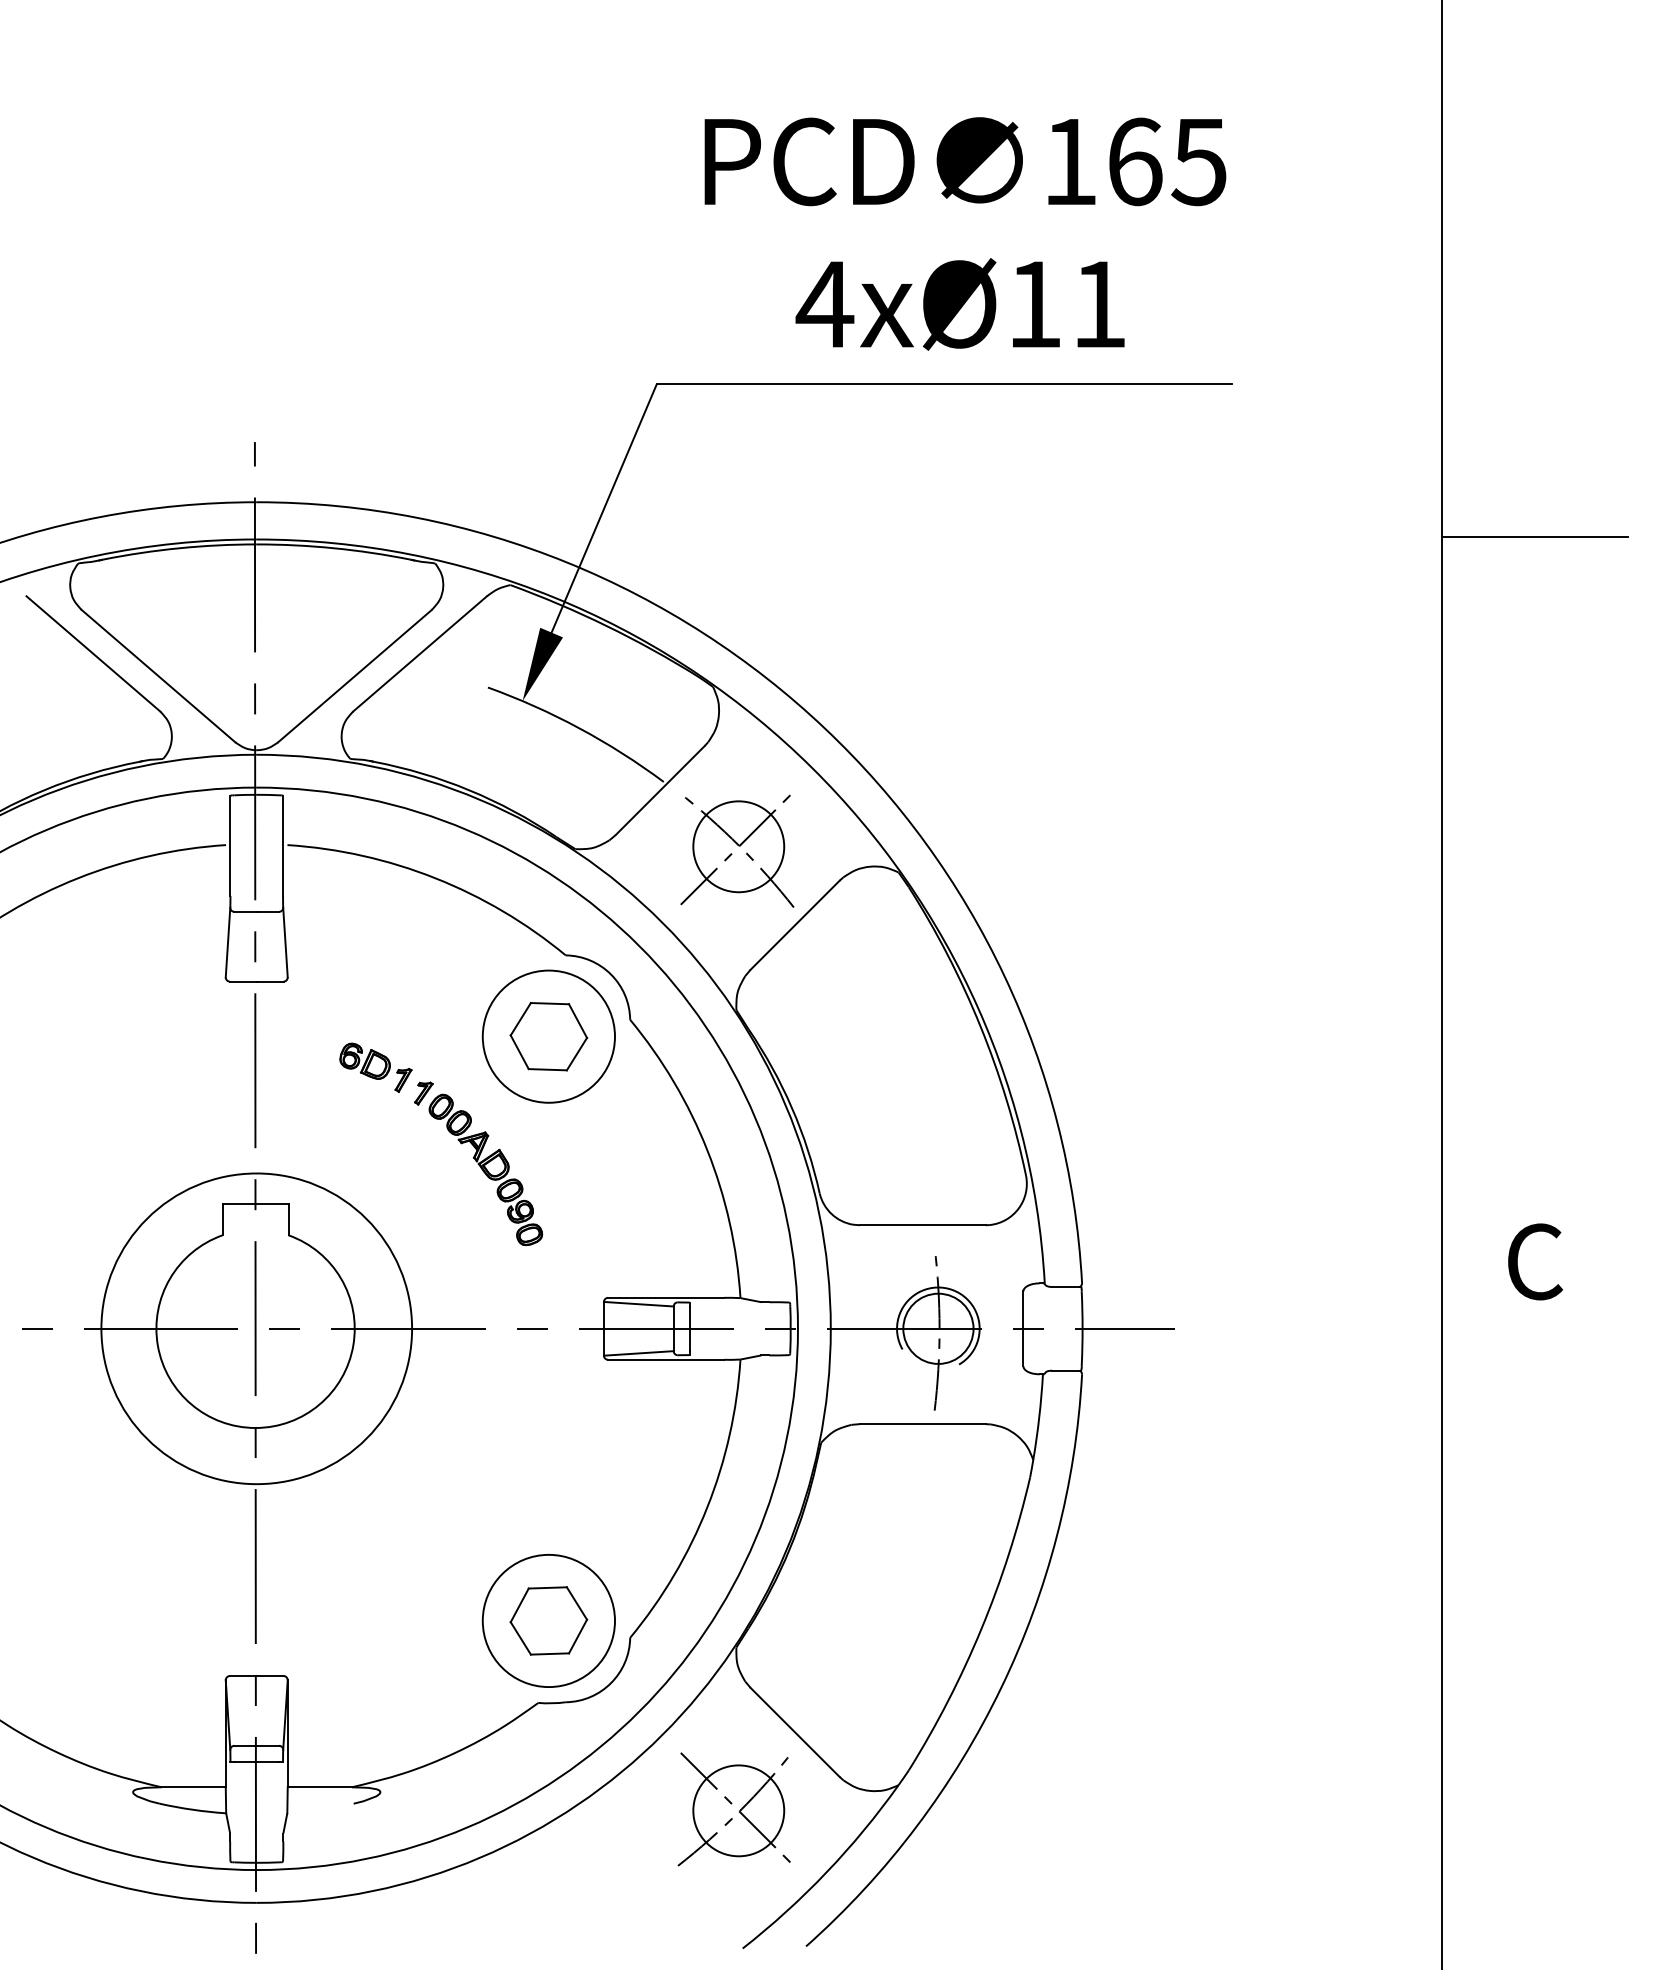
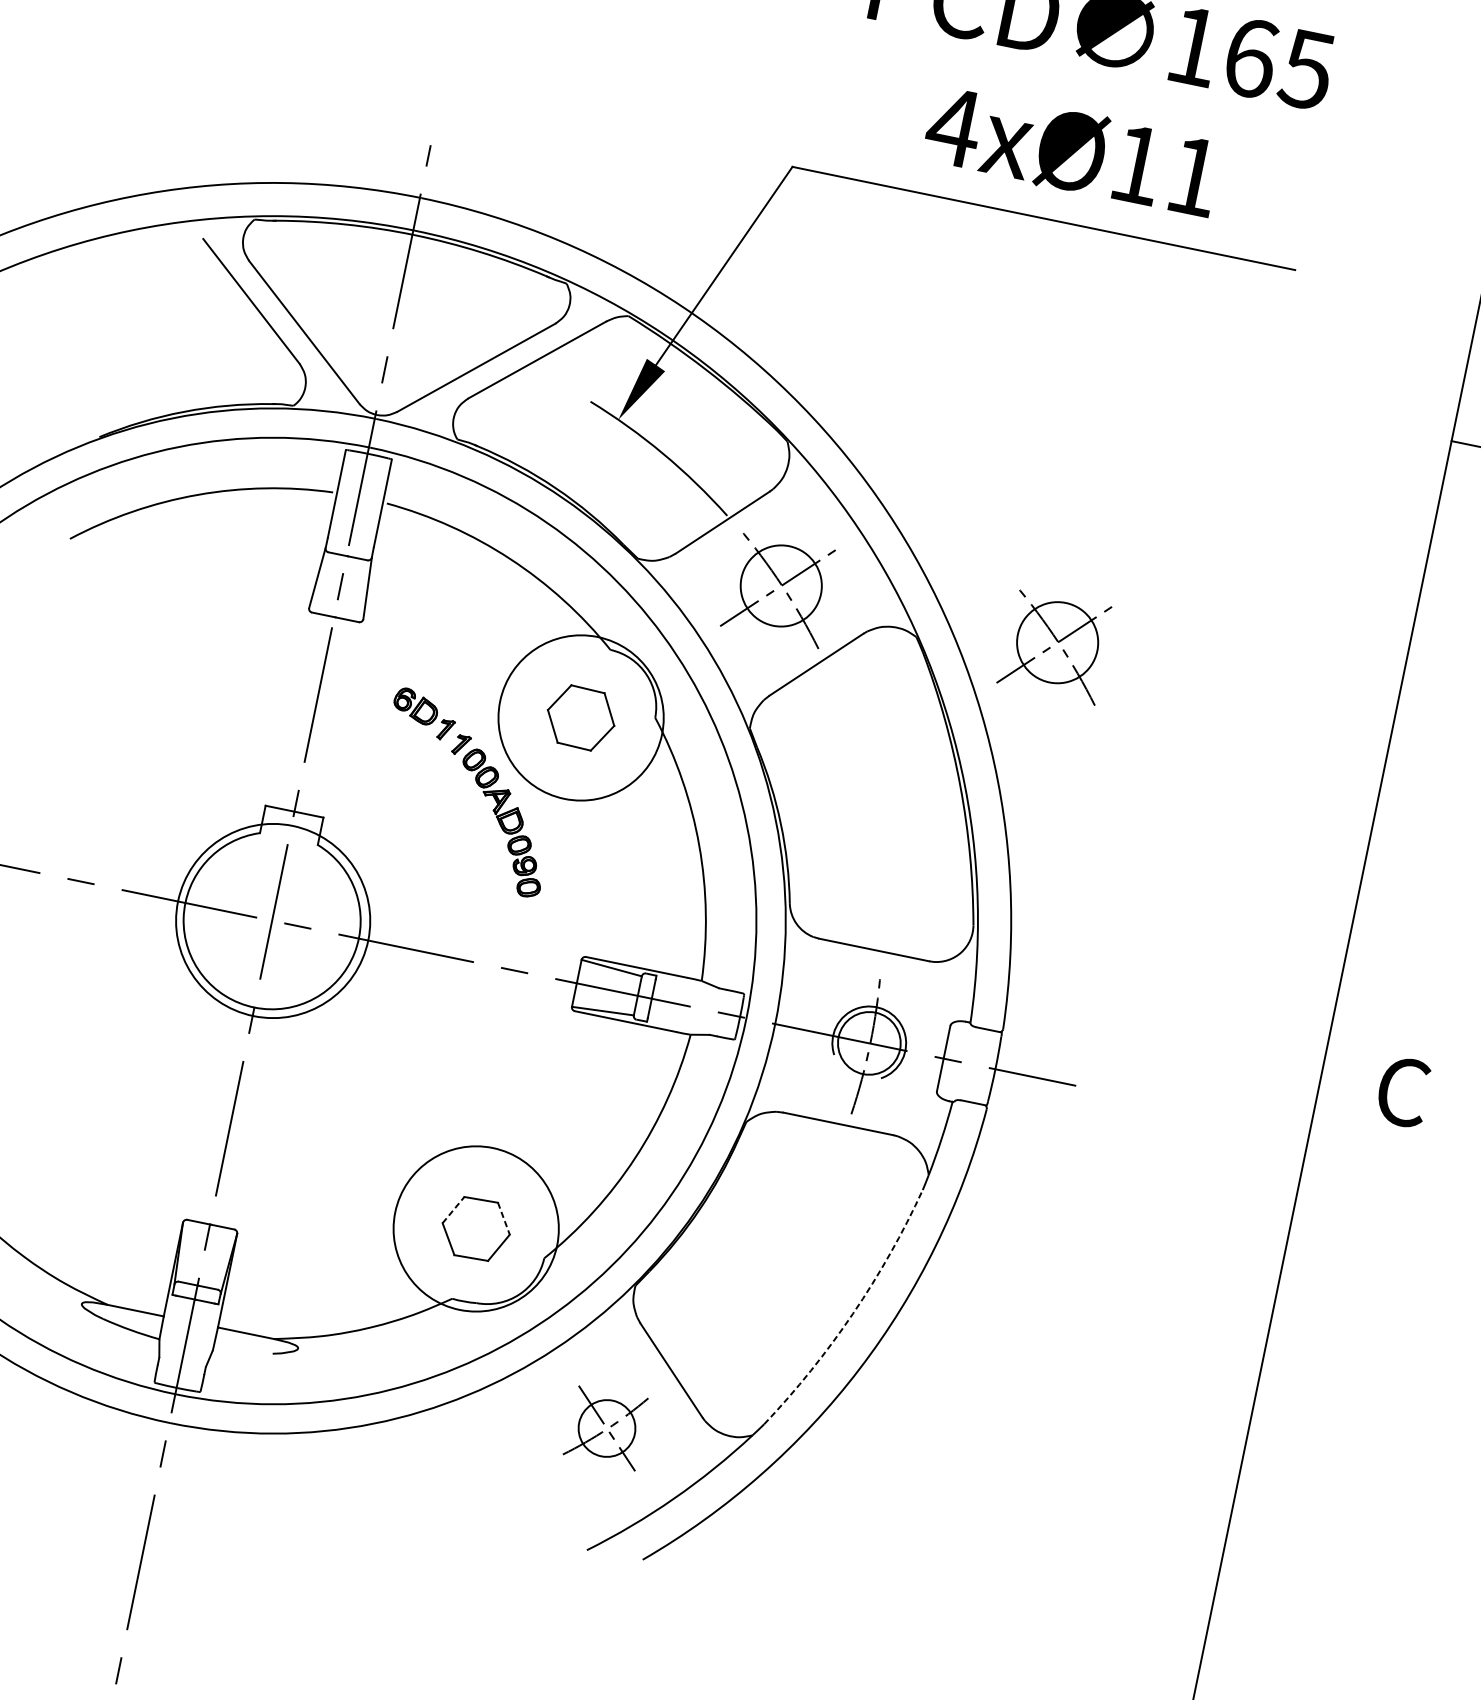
part: (1053, 850) -> (1055, 645), added
circle: (548, 1036) -> (580, 717), size x1.4
circle: (256, 1328) -> (273, 920), size x0.7
line: (577, 1603) -> (504, 1218), solid -> dashed
line: (519, 1604) -> (453, 1209), solid -> dashed
circle: (548, 1620) -> (475, 1228), size x1.4
arc: (981, 1629) -> (853, 1314), solid -> dashed
part: (733, 1809) -> (603, 1426), size x0.7

